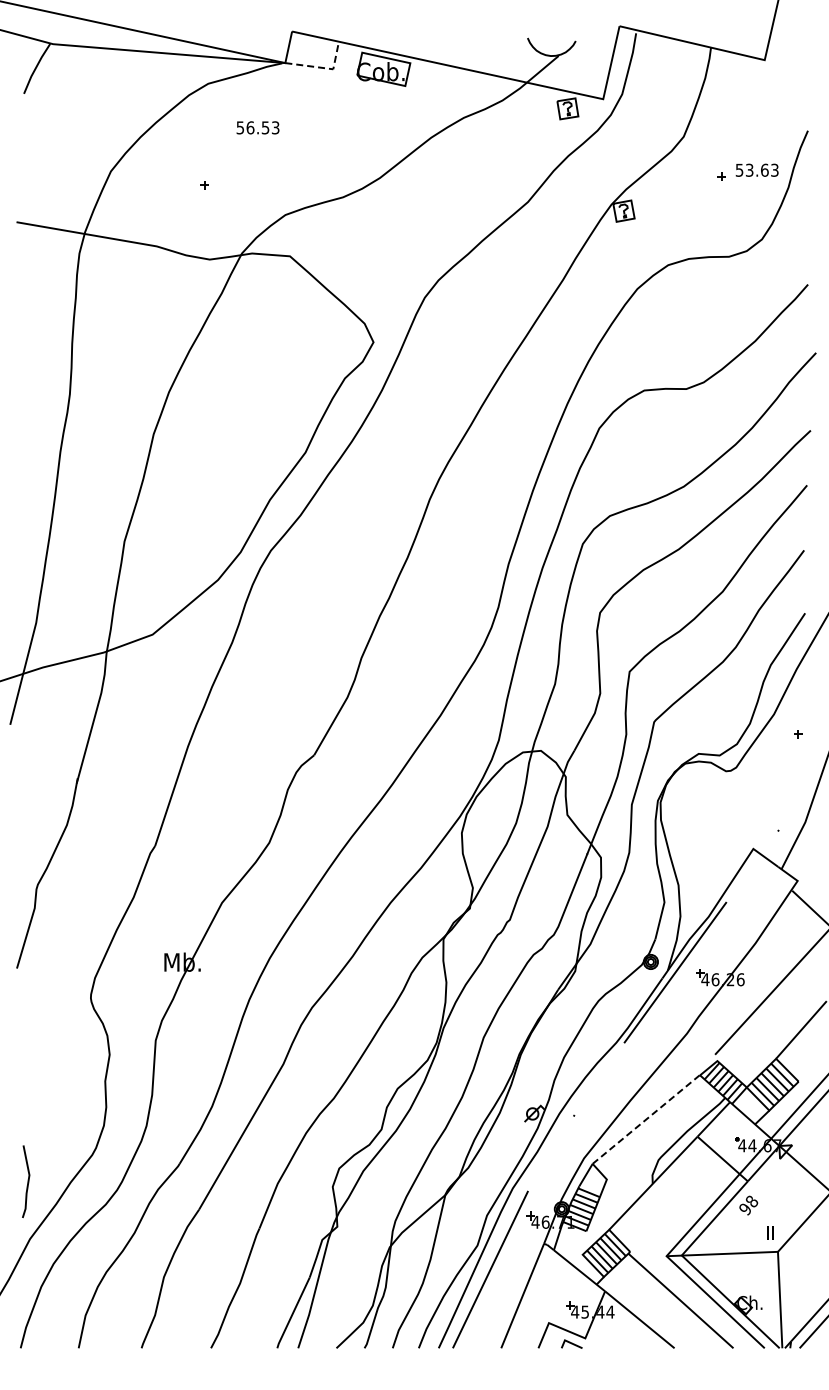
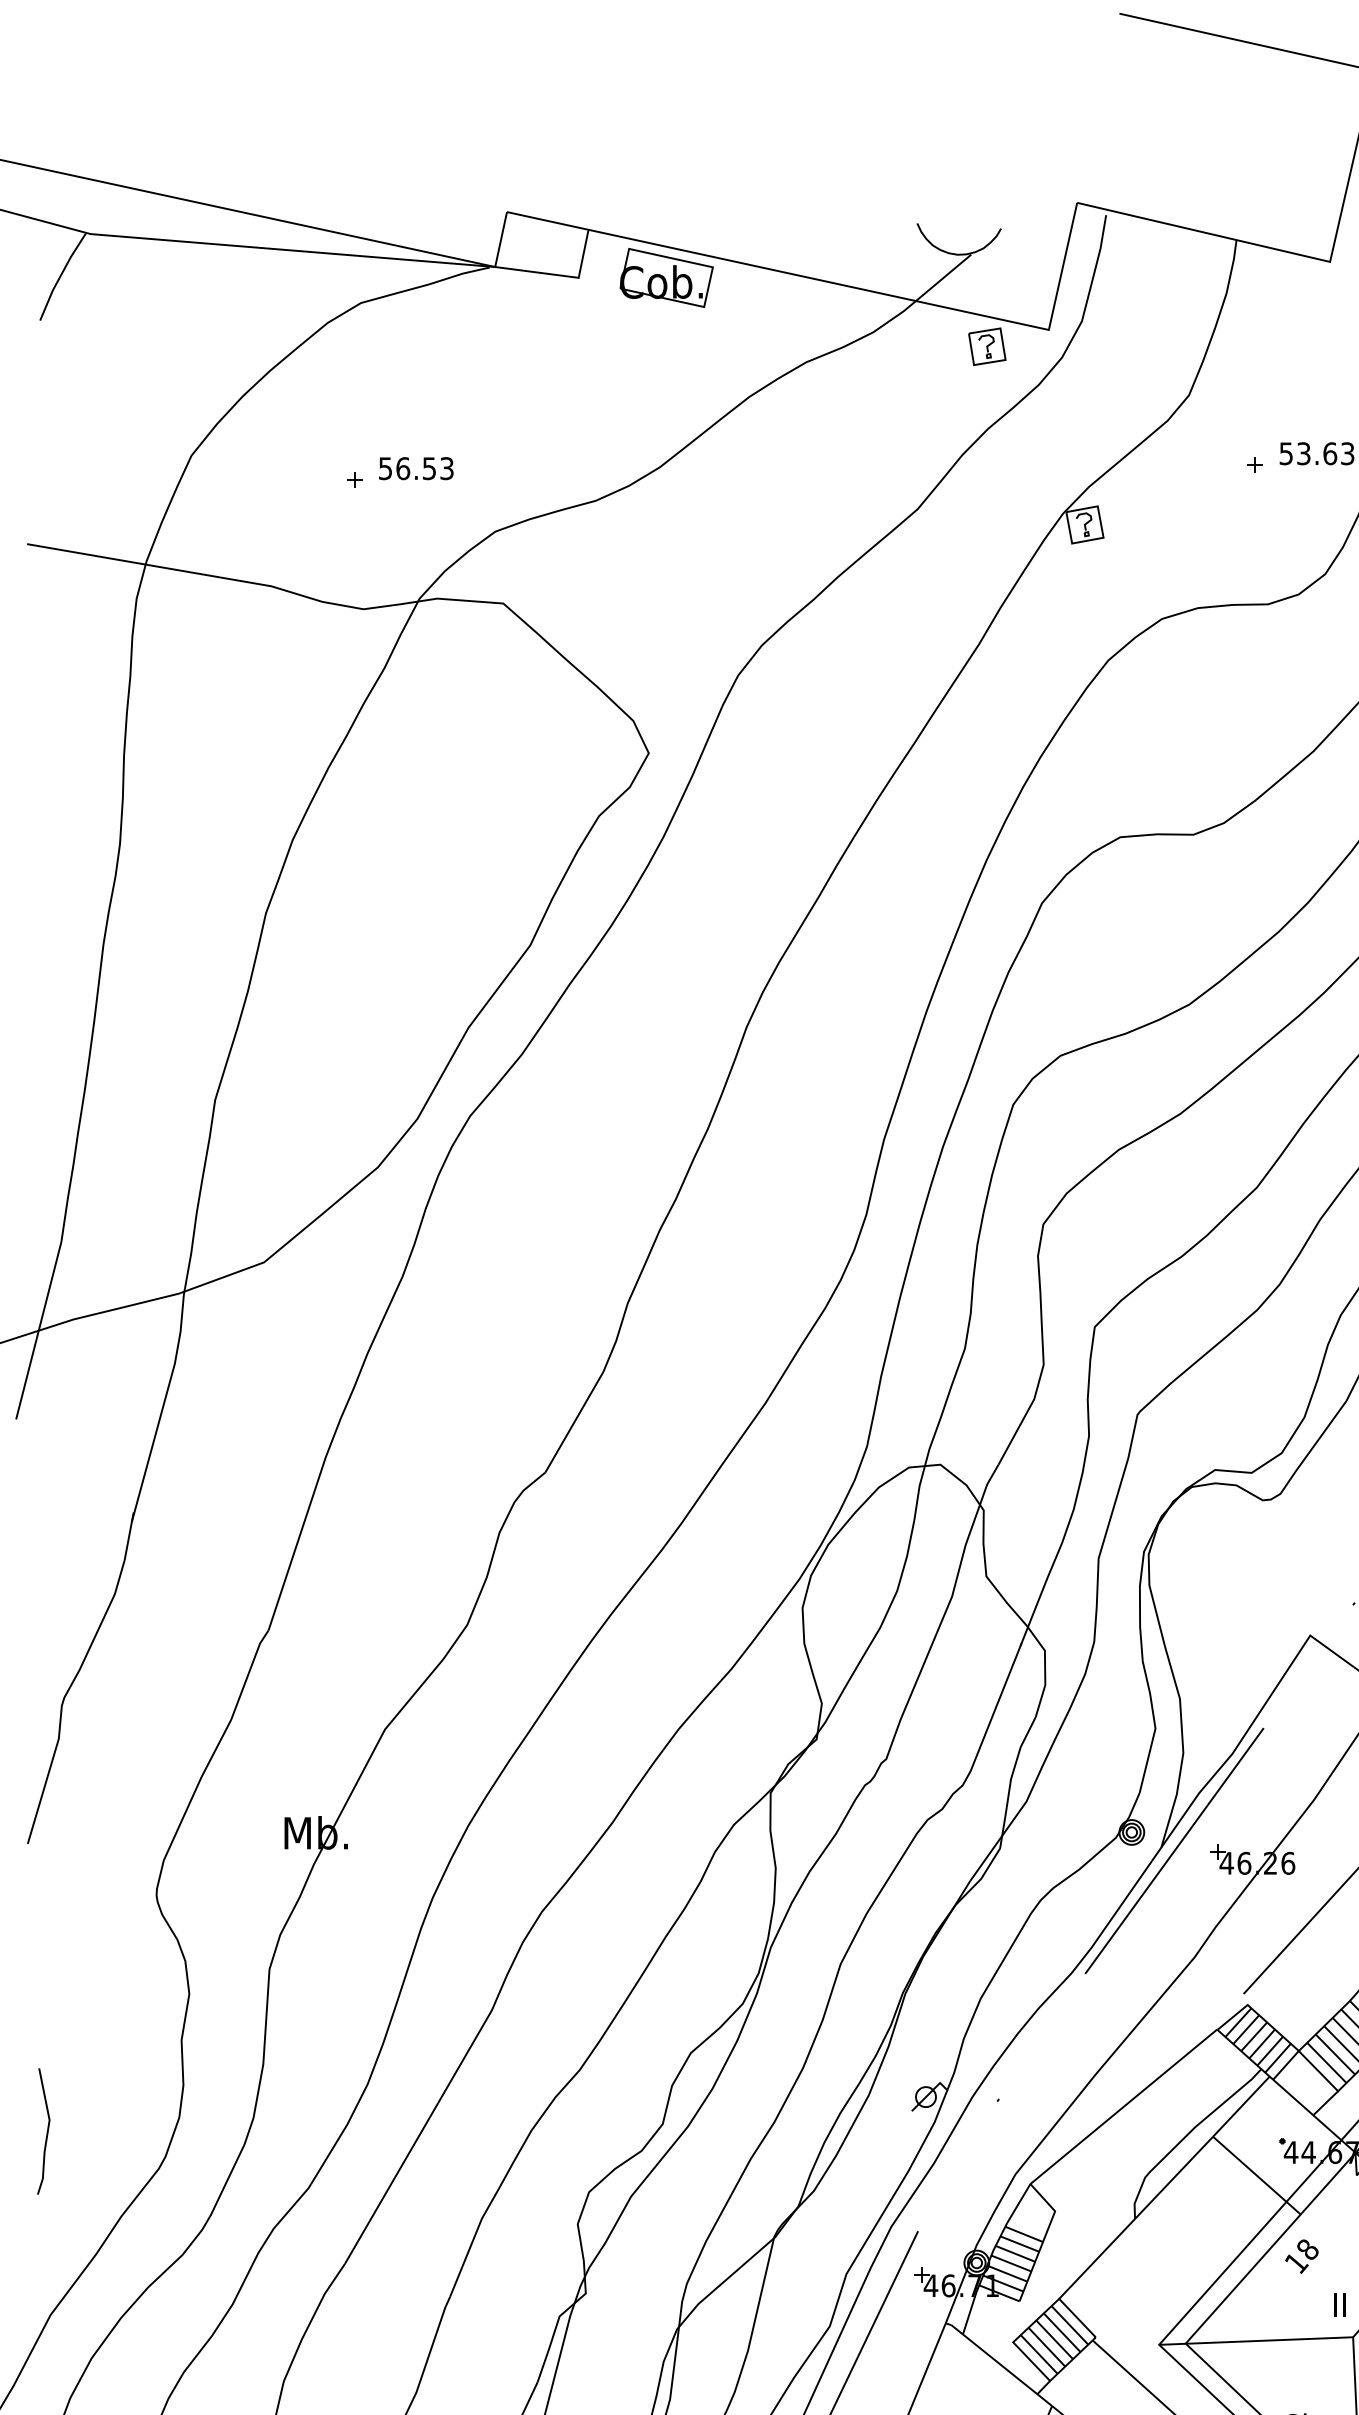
line: (324, 68) -> (563, 276), dashed -> solid
text: (257, 127) -> (415, 468), moved
line: (646, 1119) -> (1124, 2106), dashed -> solid
line: (27, 1181) -> (46, 2131), moved
text: (745, 1209) -> (1296, 2263), 98 -> 18

